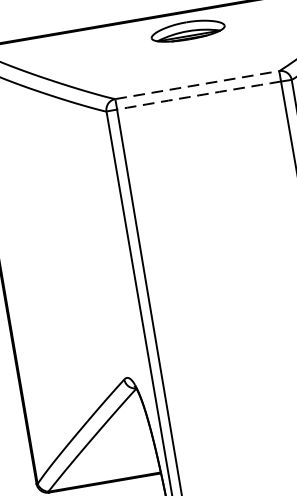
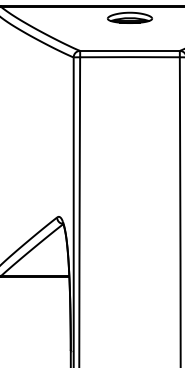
line: (196, 84) -> (129, 50), dashed -> solid
arc: (199, 95) -> (130, 57), dashed -> solid

